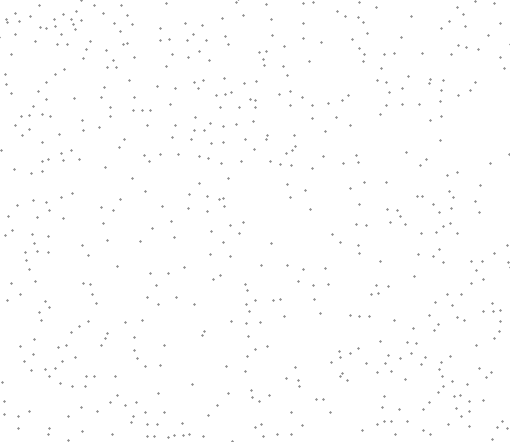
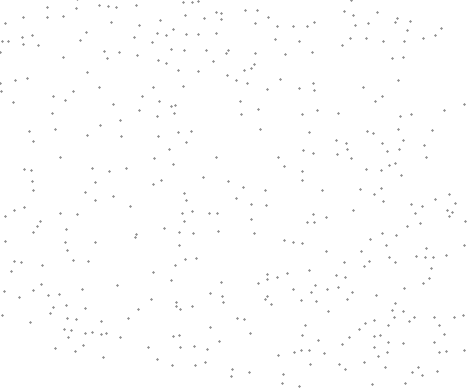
part: (451, 194) -> (401, 135), size x1.6
part: (440, 369) -> (393, 311), moved
part: (255, 395) -> (178, 305), size x0.6

